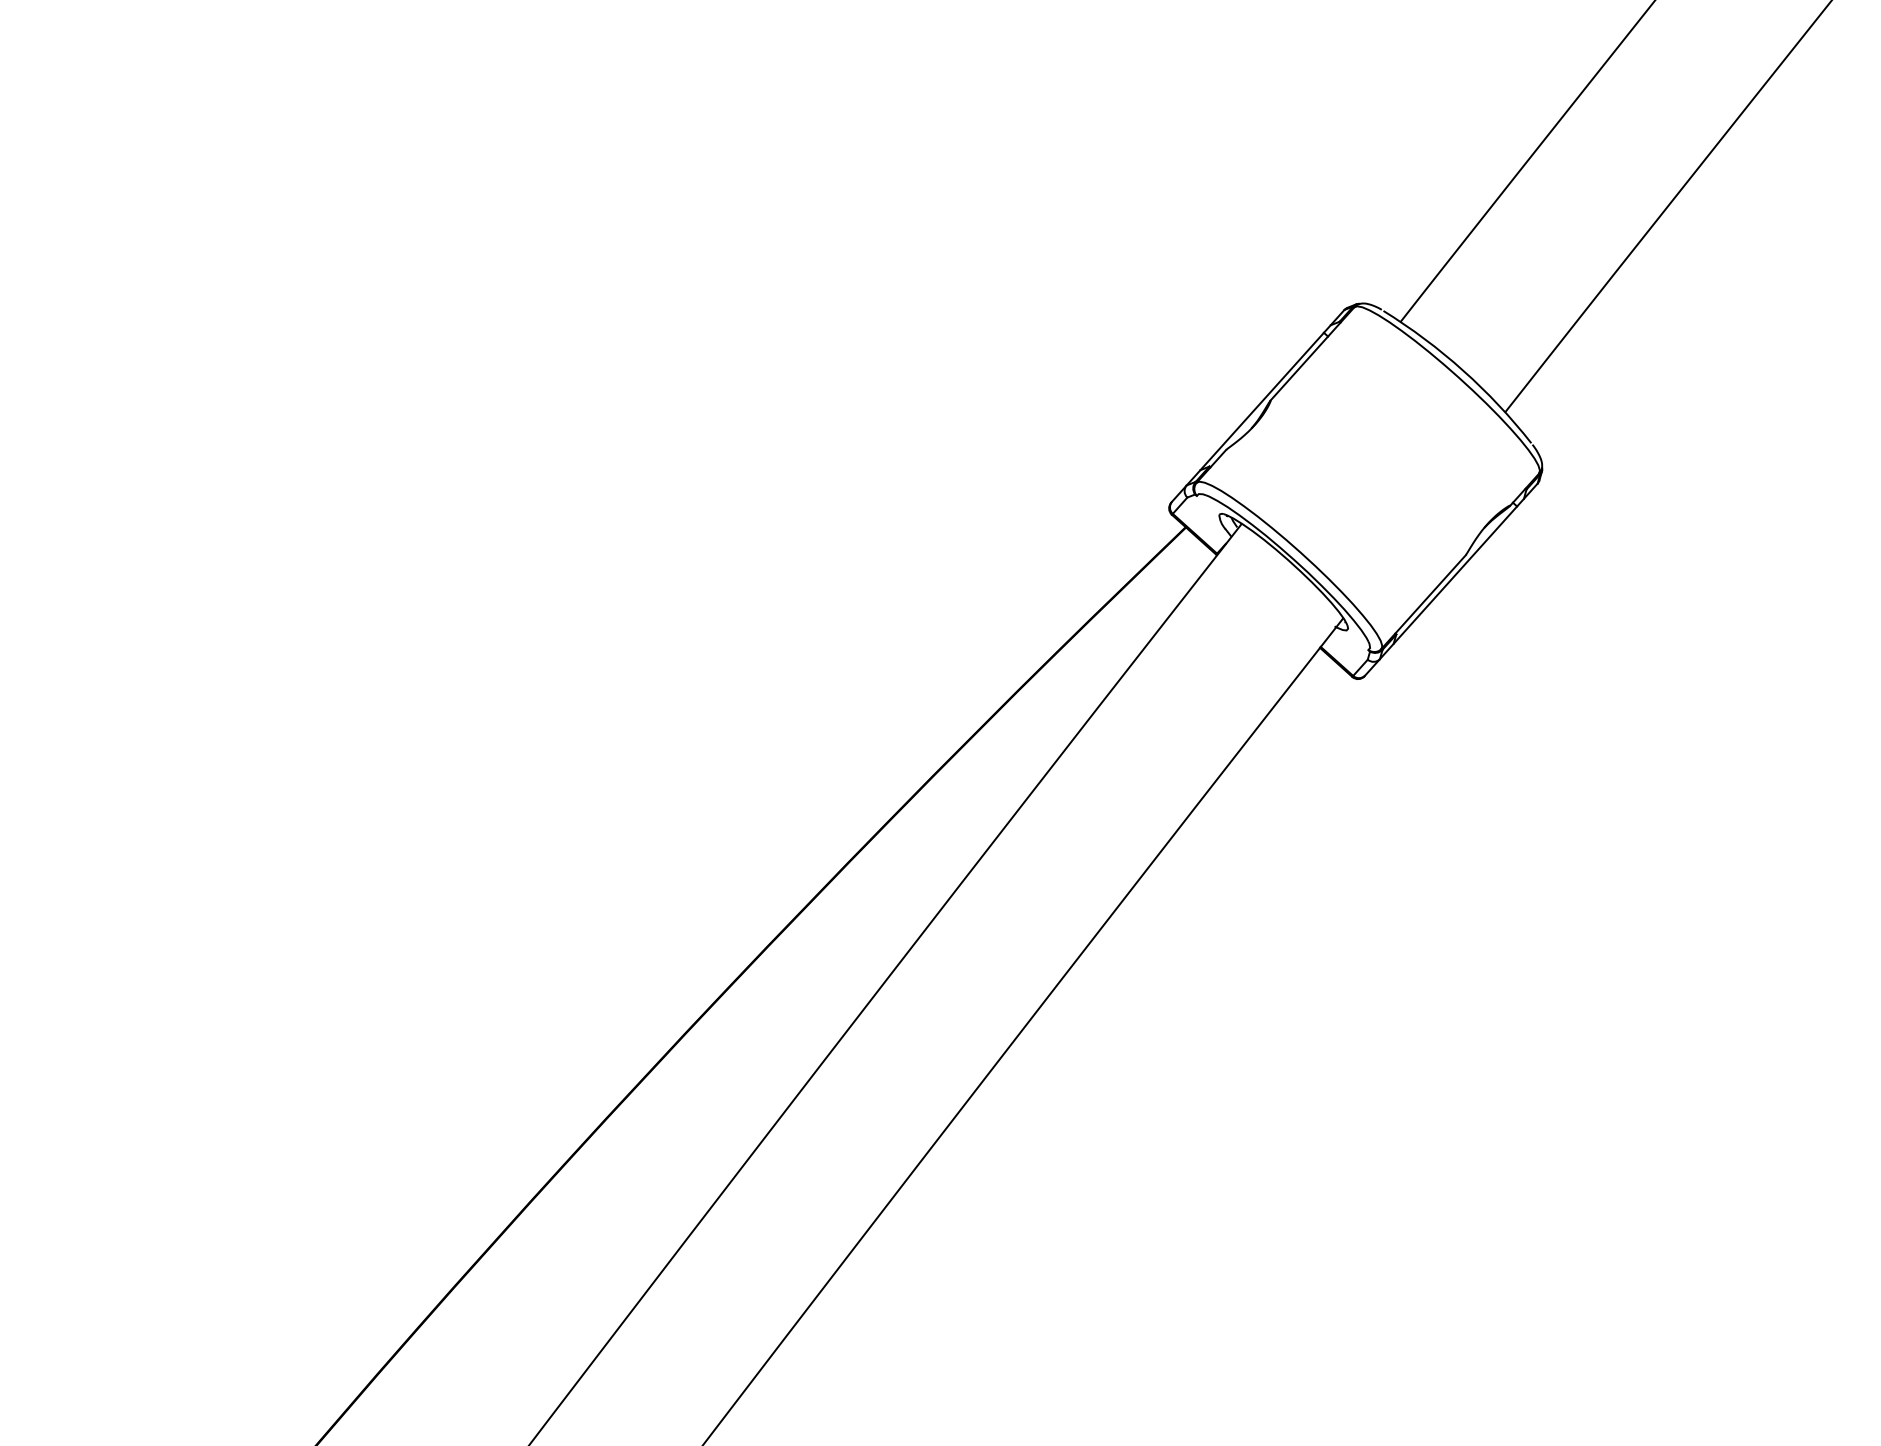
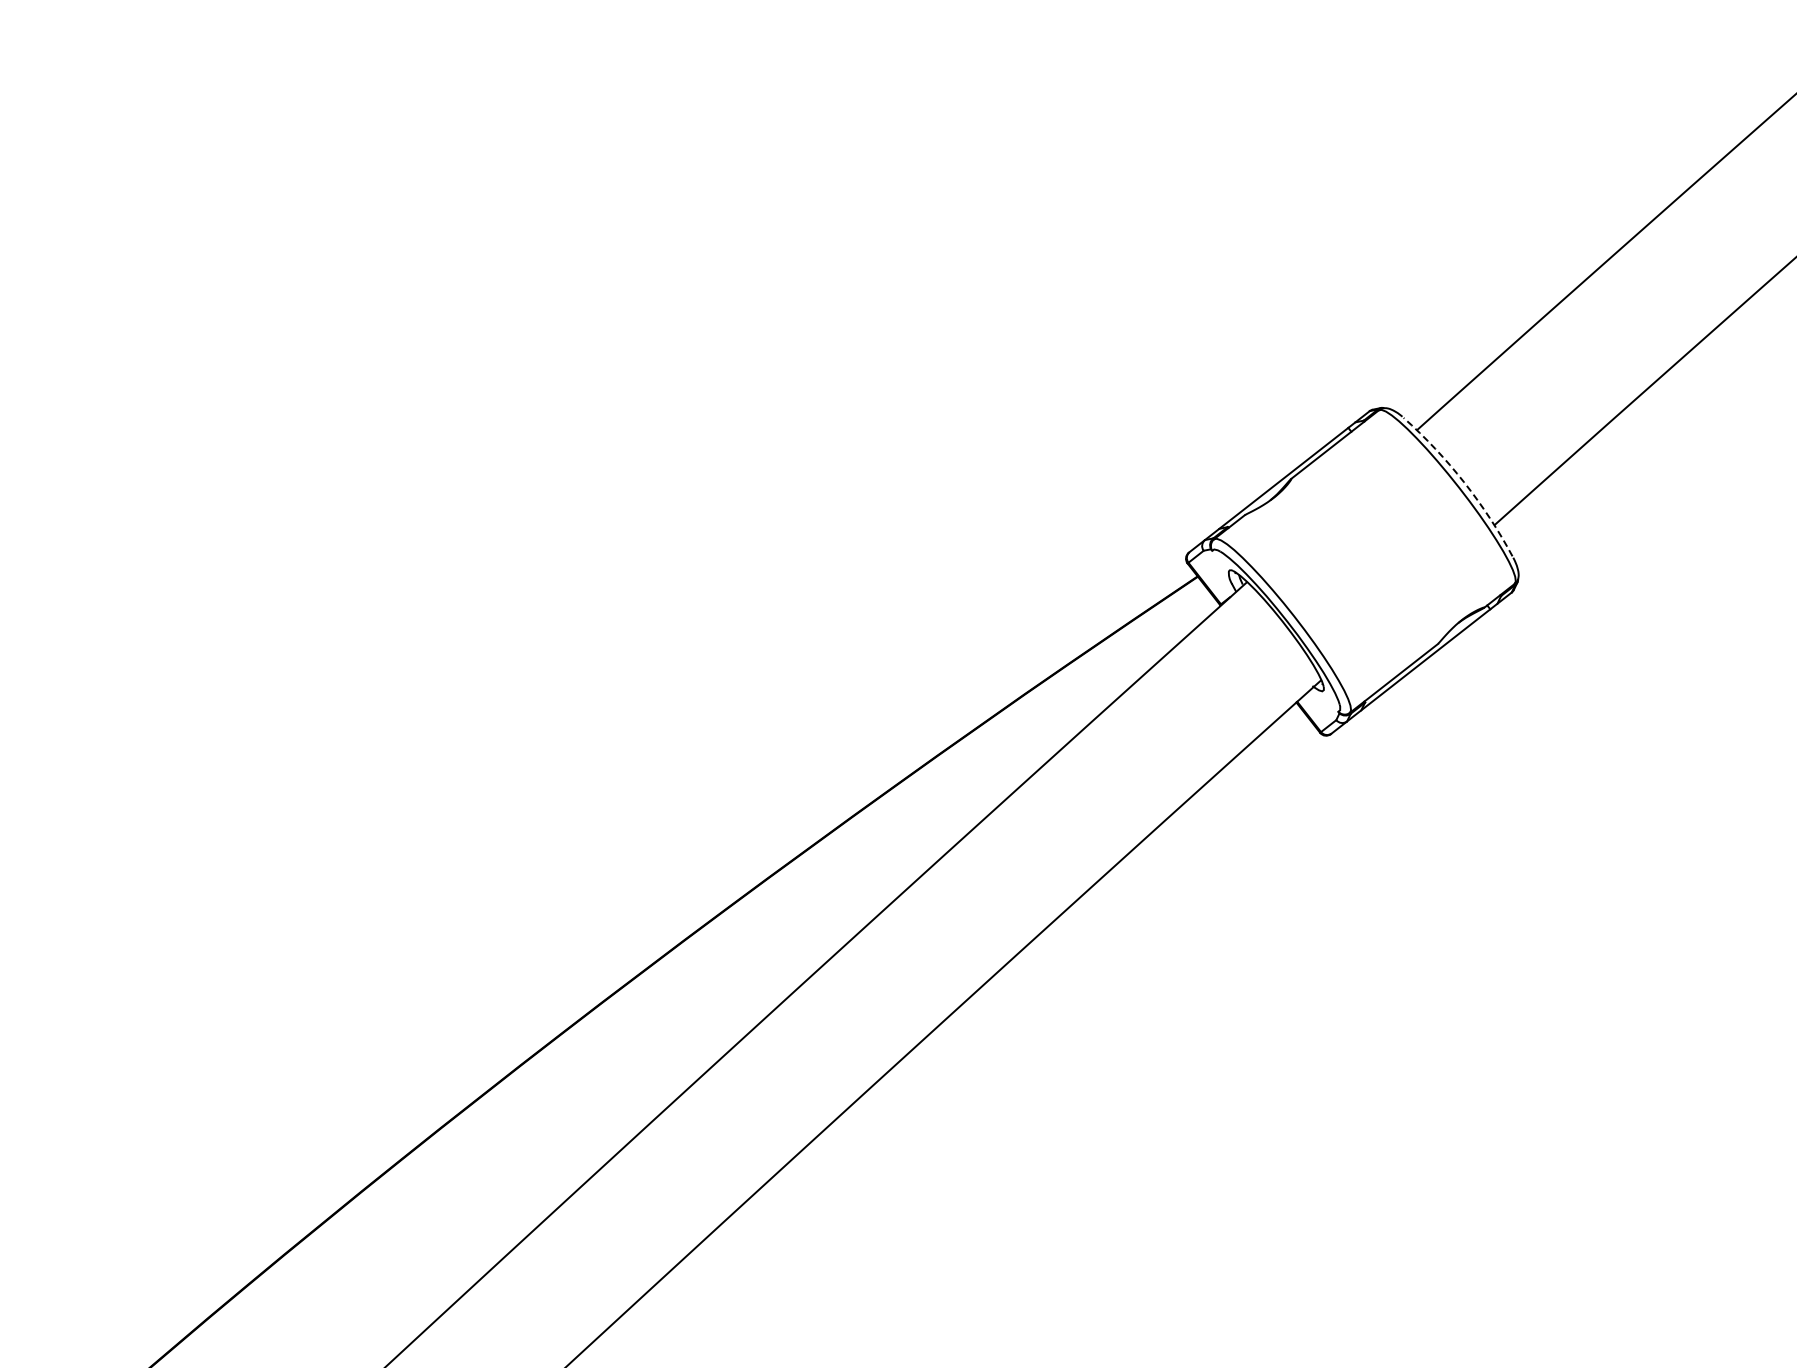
arc: (1463, 370) -> (1464, 482), solid -> dashed

